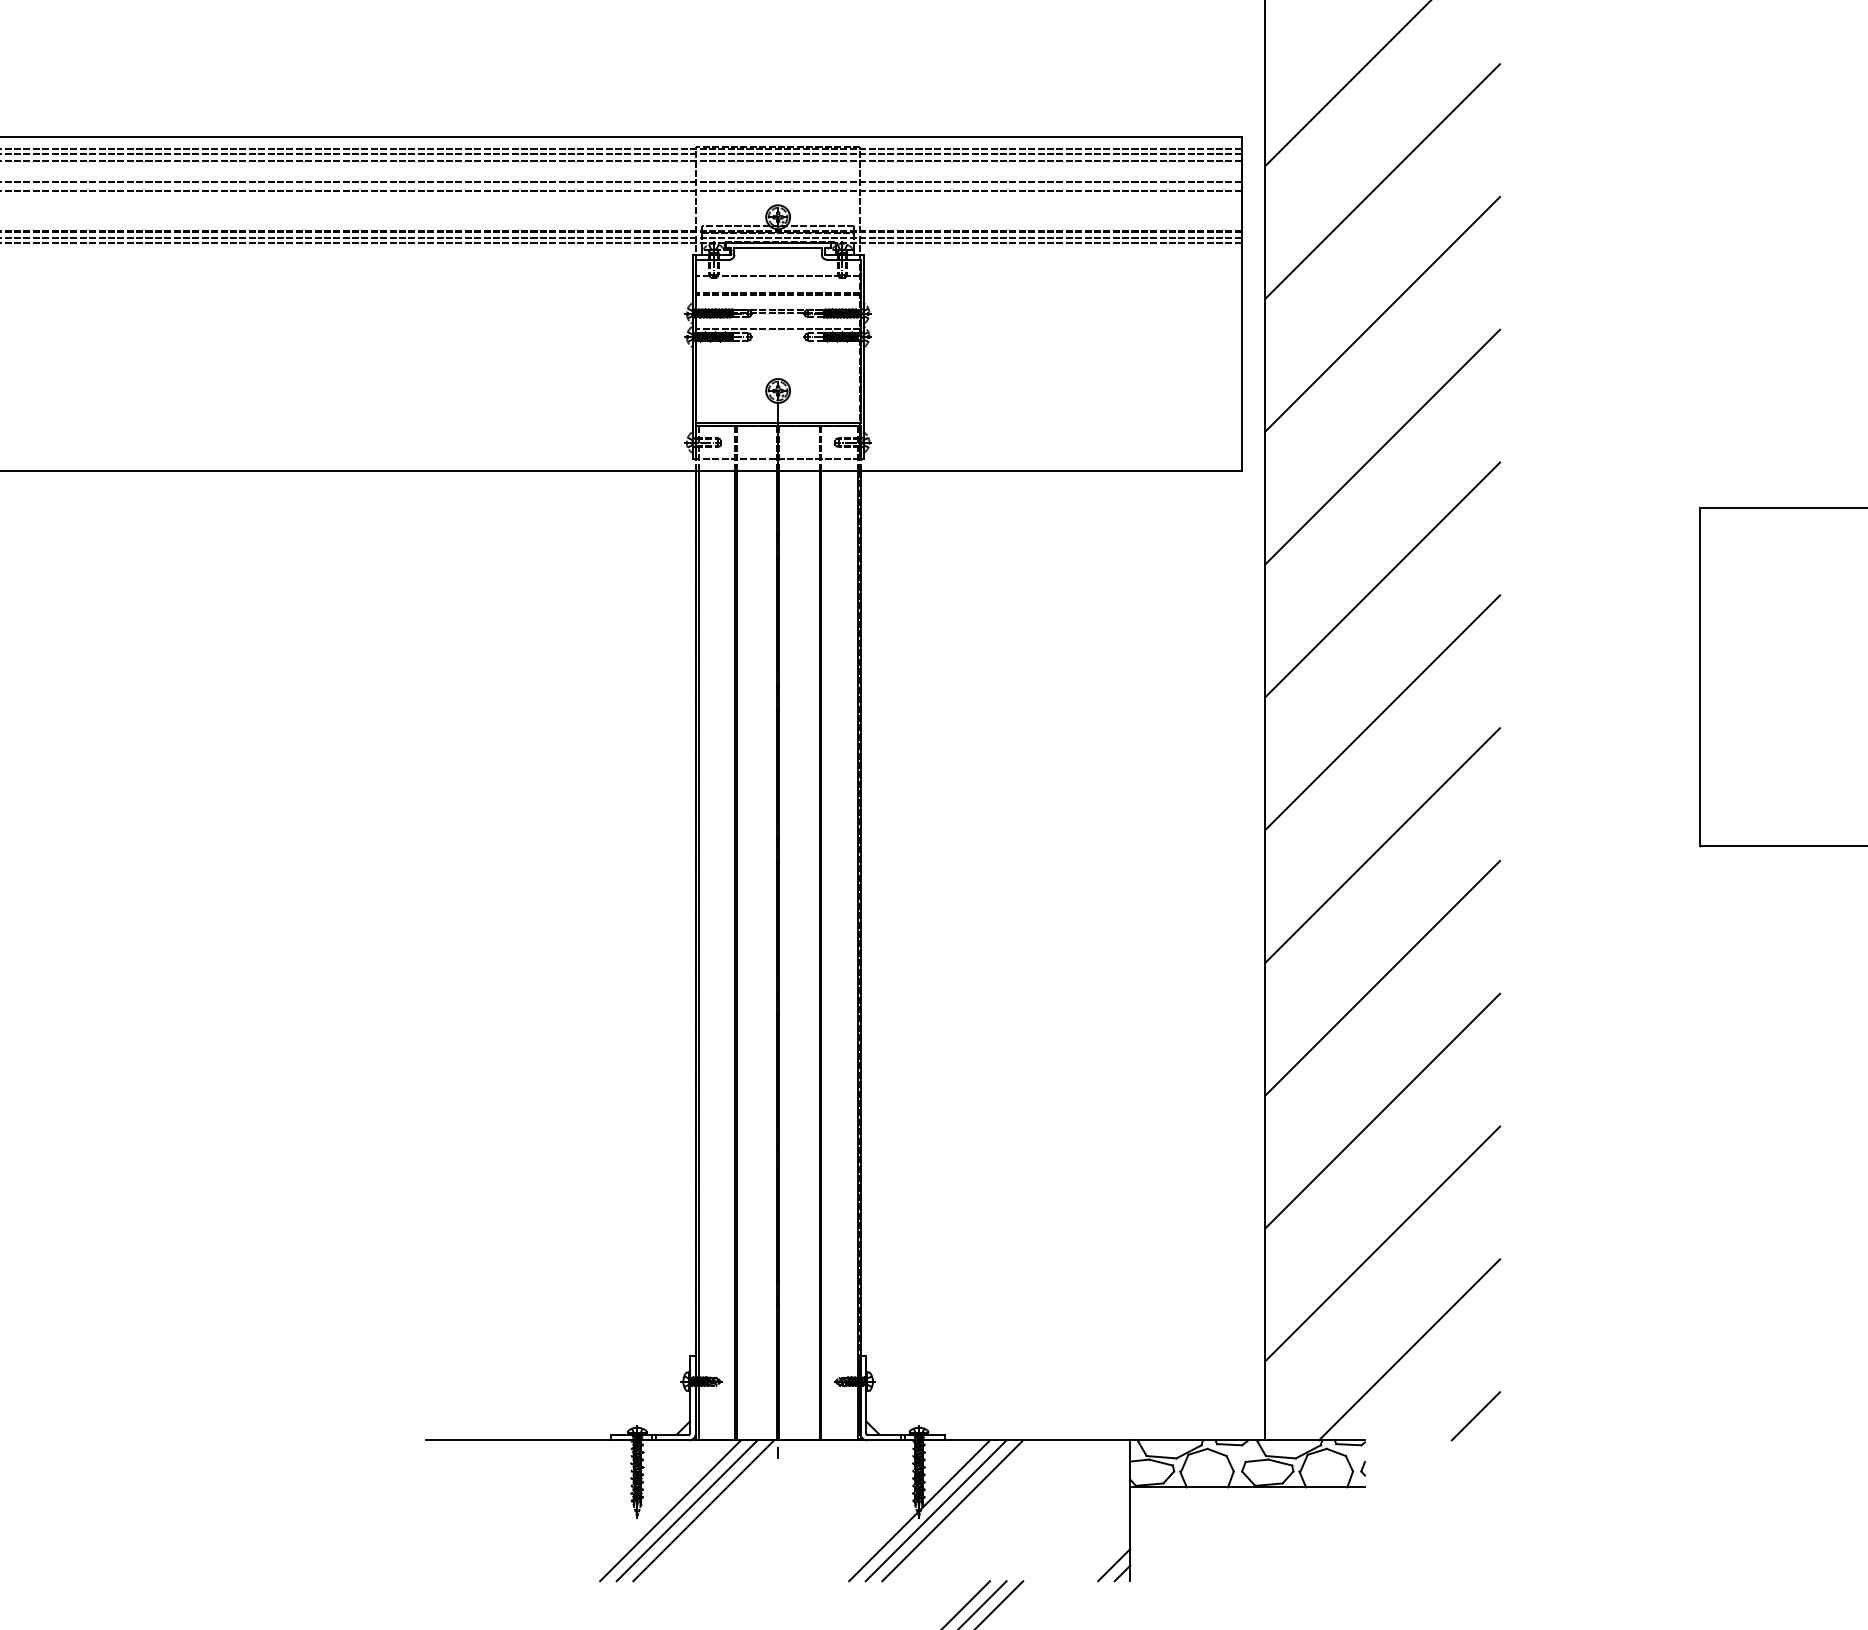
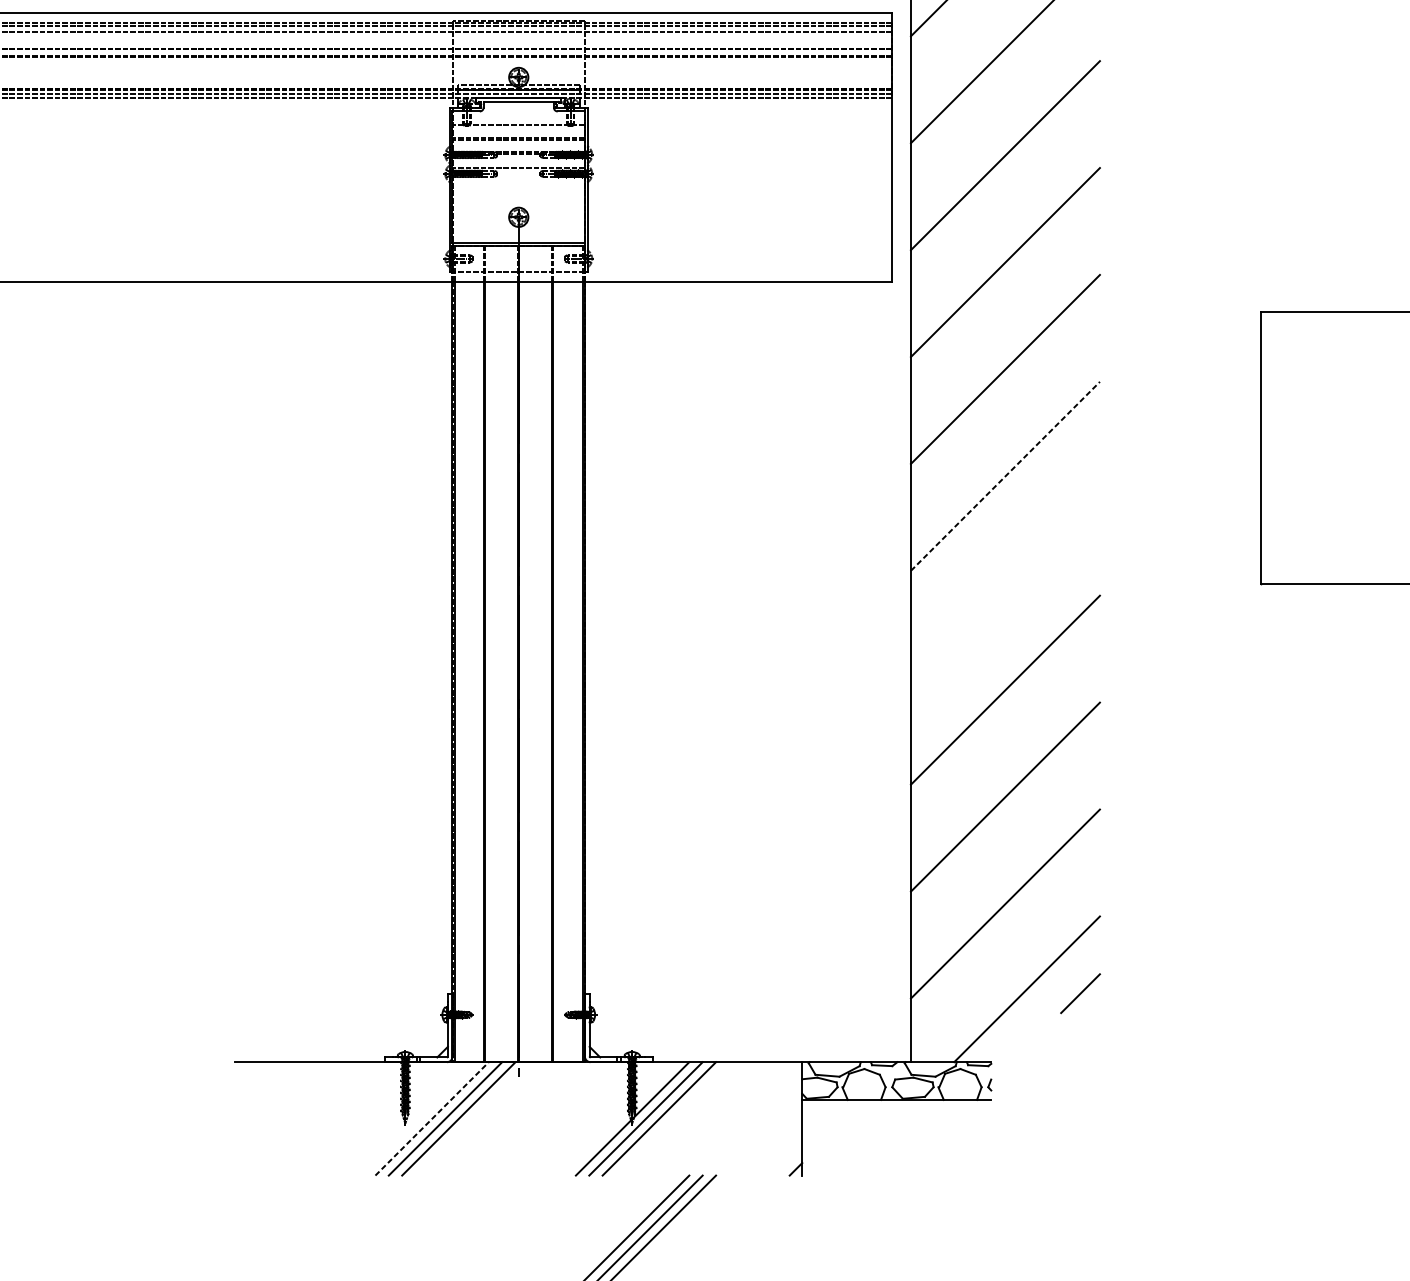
line: (1382, 712) -> (1005, 476), solid -> dashed
line: (1382, 845) -> (1005, 583), removed
line: (1475, 1416) -> (1080, 993), moved
line: (670, 1510) -> (432, 1118), solid -> dashed
line: (1114, 1565) -> (789, 1162), removed

